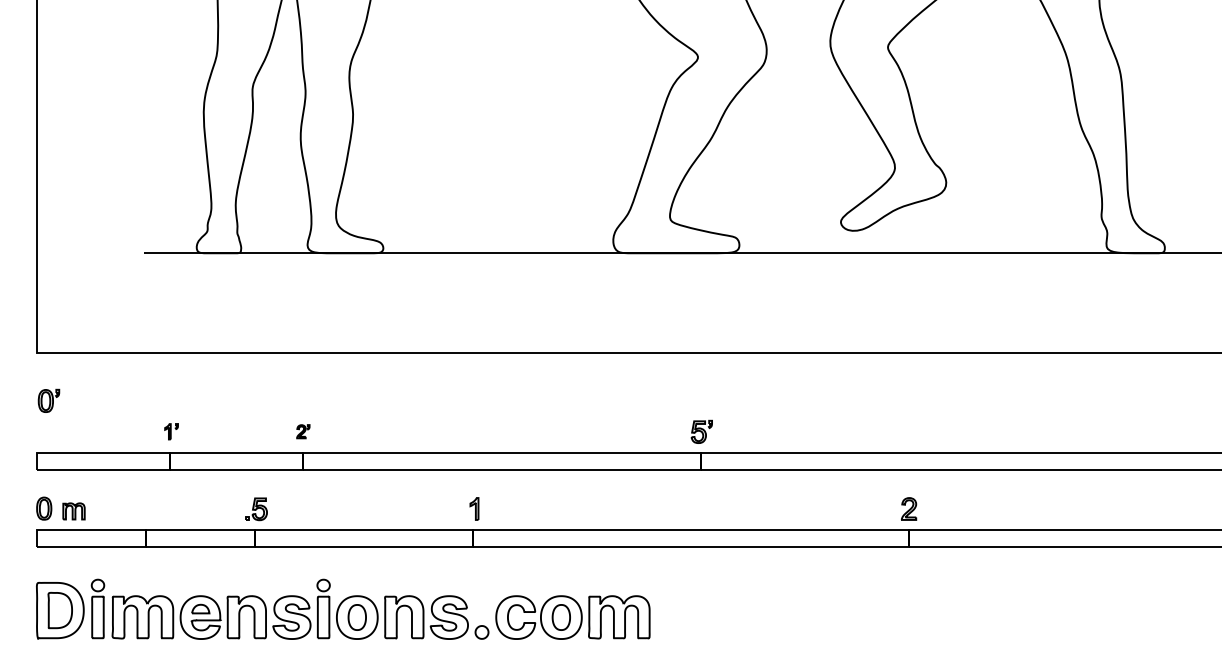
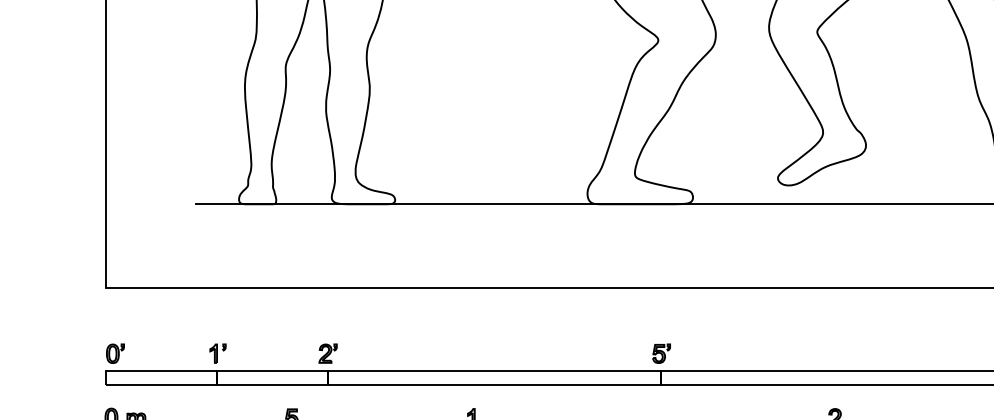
part: (48, 400) -> (115, 353), moved
part: (171, 431) -> (217, 353), size x1.43
part: (303, 431) -> (328, 353), size x1.67

